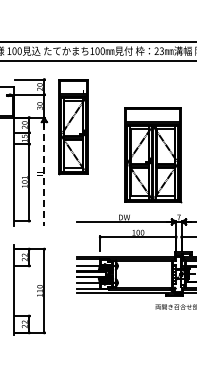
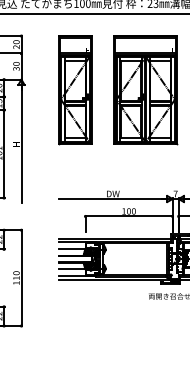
part: (73, 127) -> (75, 90), moved
part: (153, 155) -> (146, 90), moved
line: (44, 174) -> (21, 144), dashed -> solid

